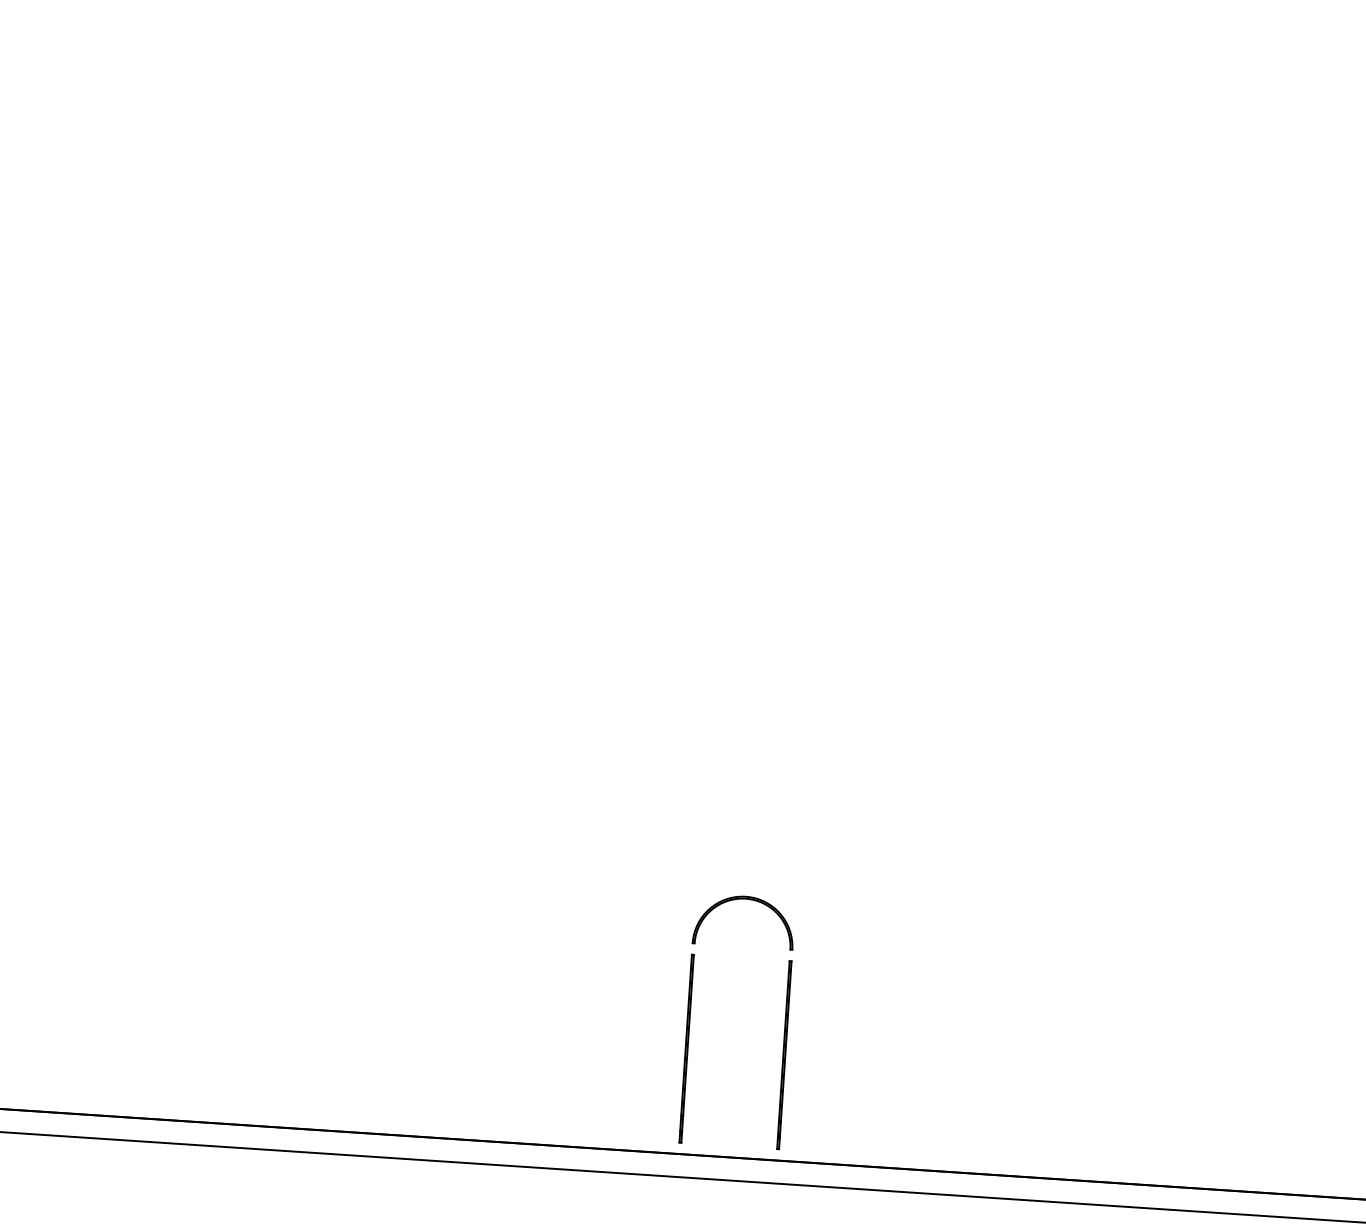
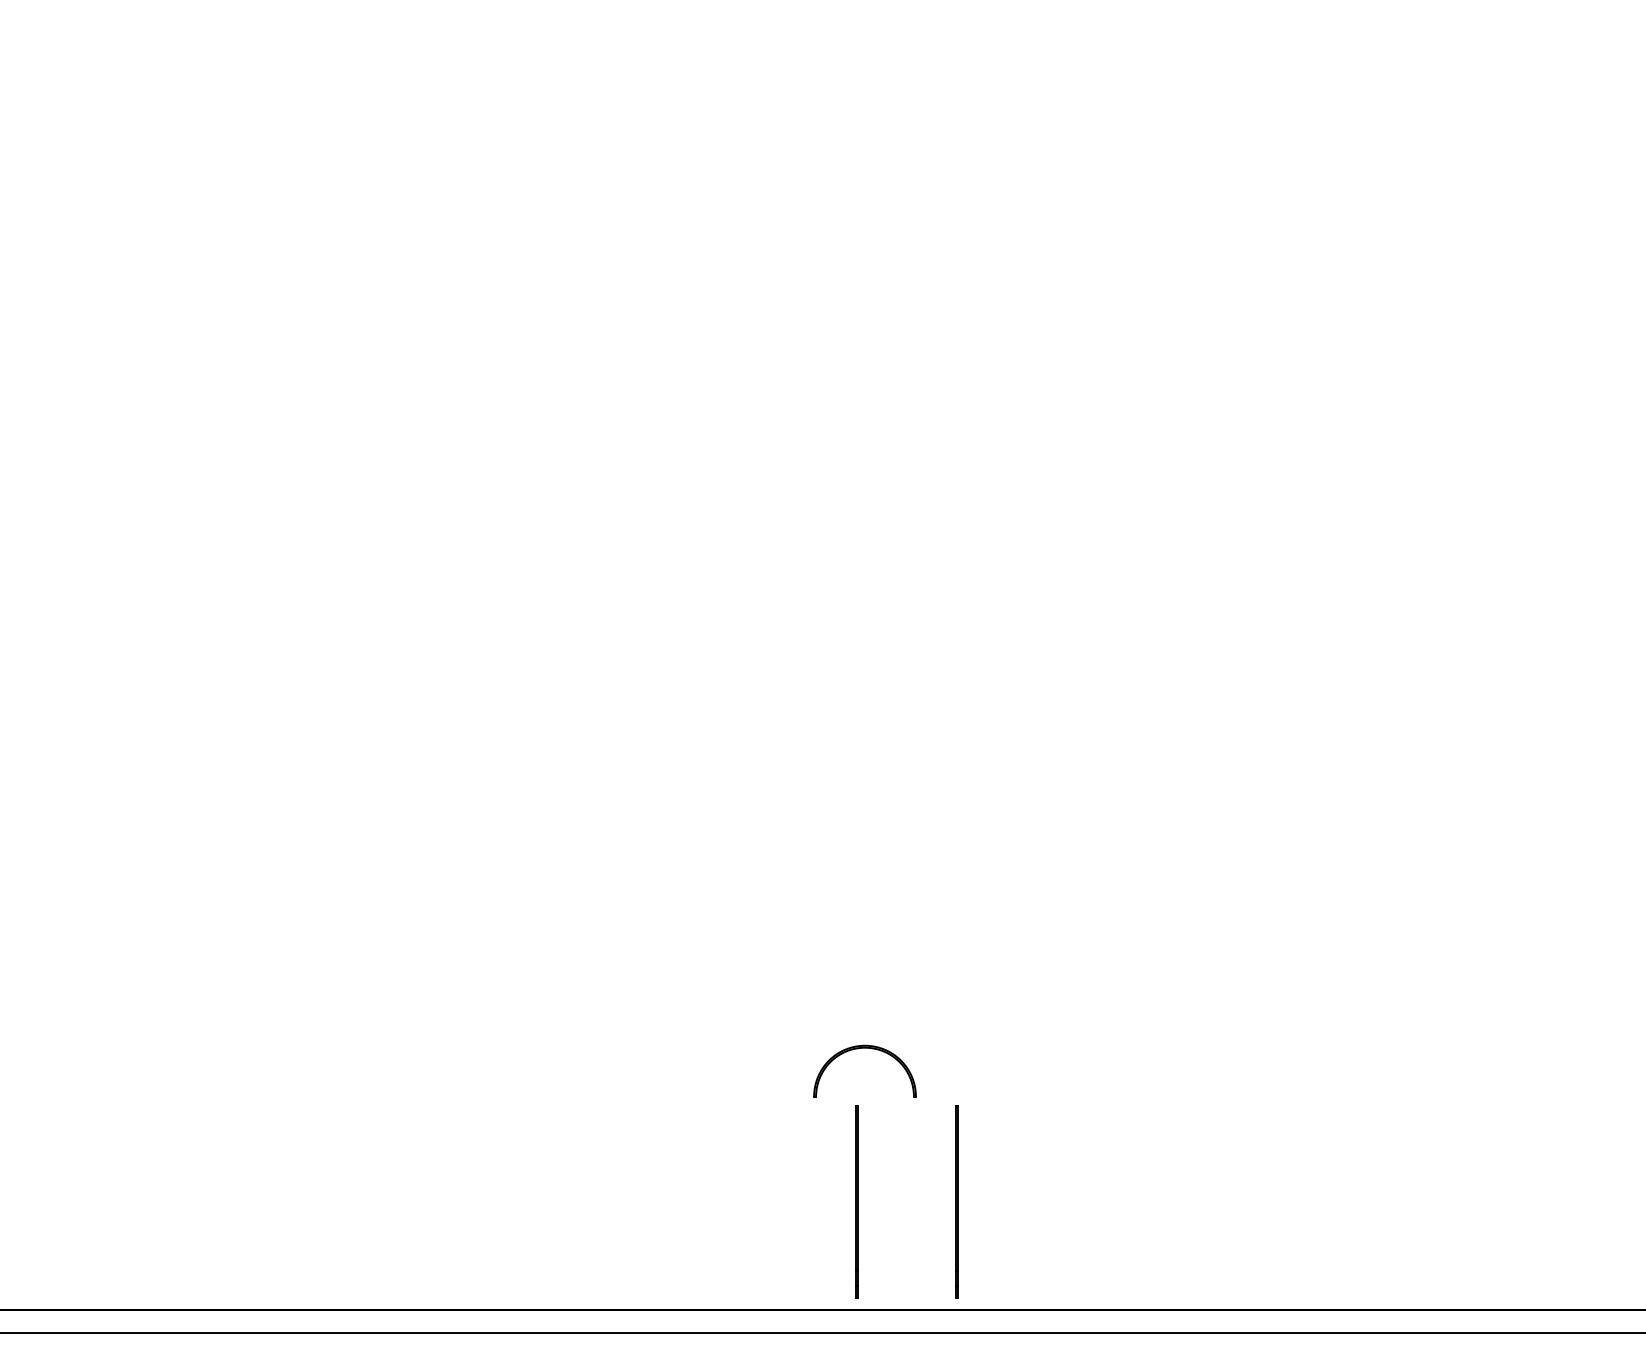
part: (739, 900) -> (858, 1049), moved

